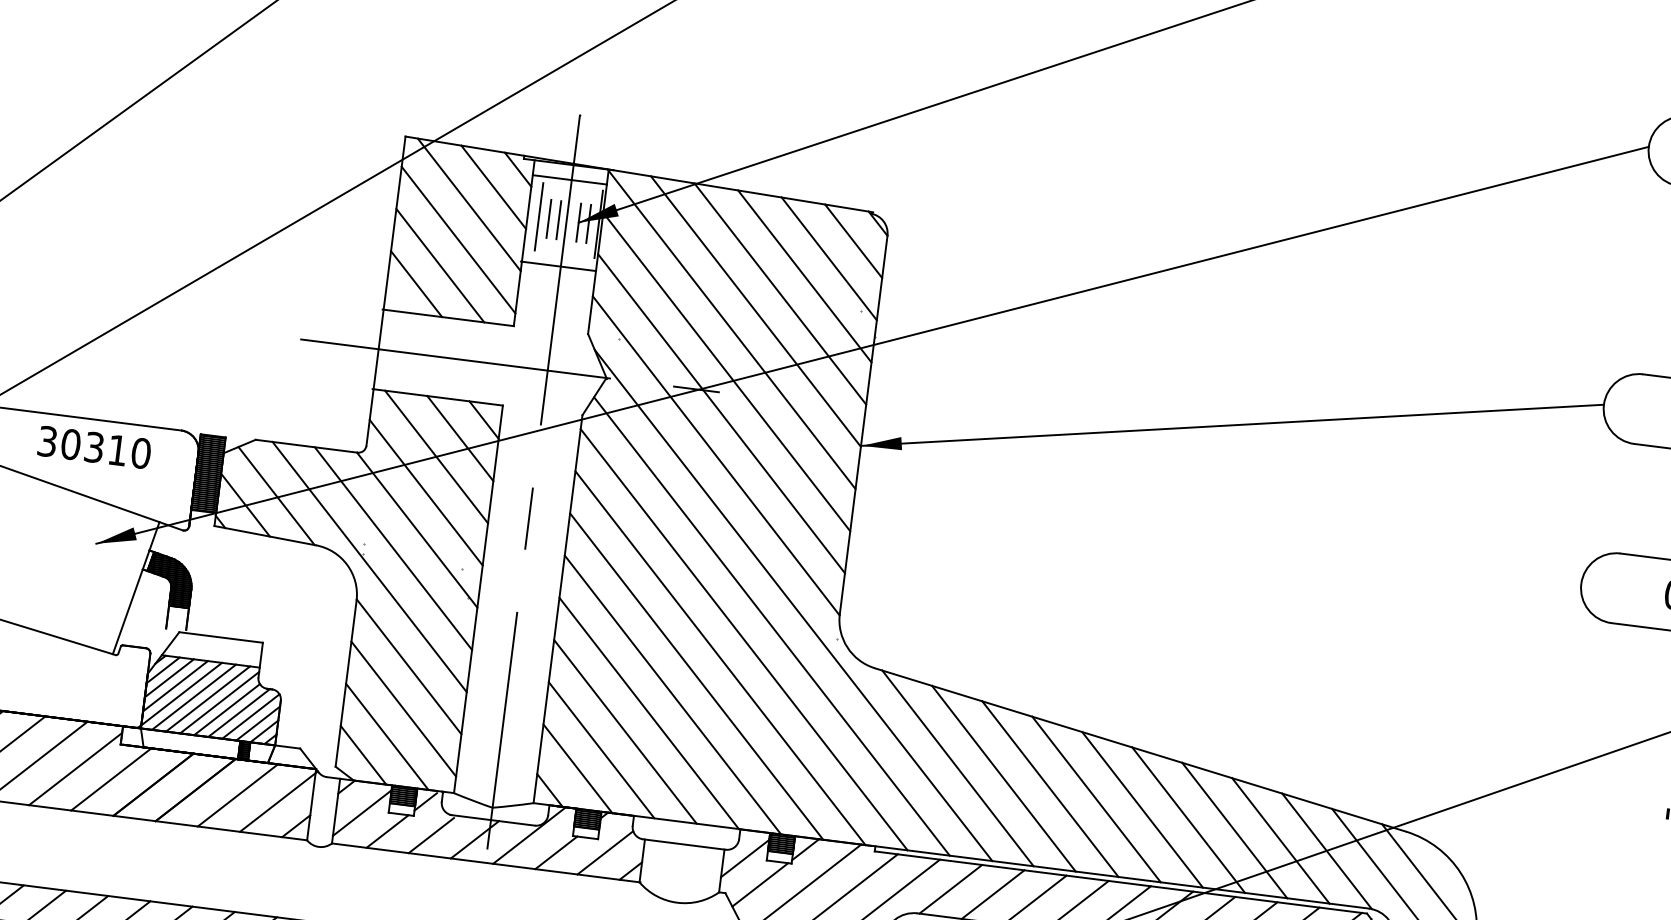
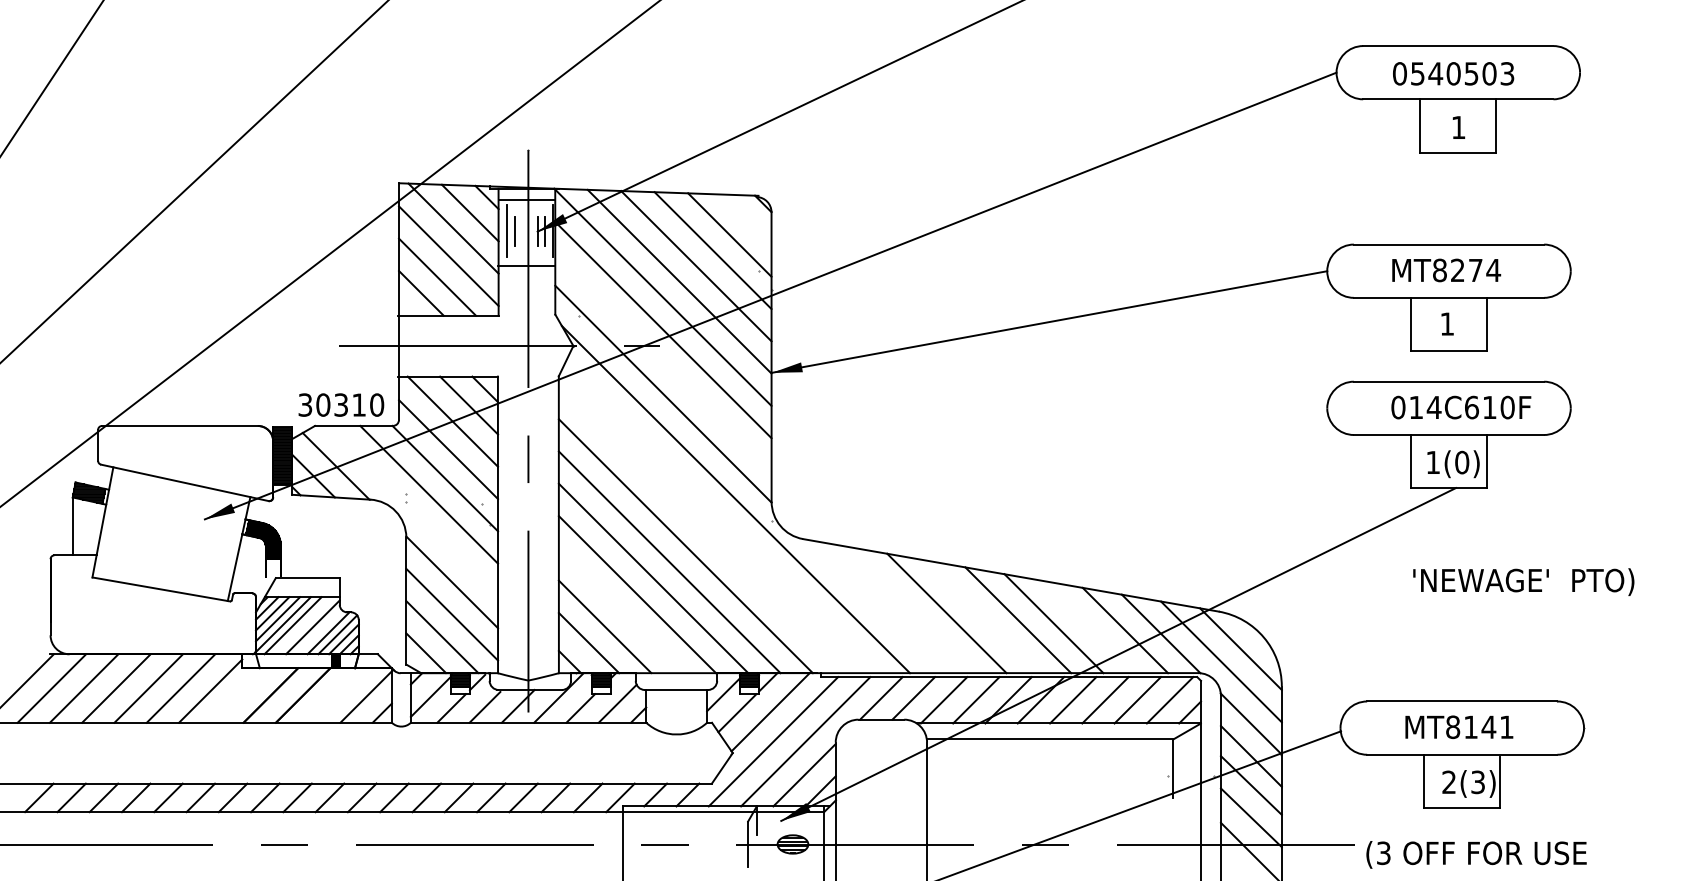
line: (558, 219) -> (522, 231), removed
line: (853, 241) -> (746, 219), removed
line: (721, 413) -> (663, 361), removed
text: (94, 446) -> (341, 404), moved
line: (369, 566) -> (412, 510), removed
line: (771, 626) -> (721, 517), removed
line: (743, 638) -> (701, 529), removed
line: (207, 698) -> (303, 625), removed
line: (226, 708) -> (318, 631), removed
line: (624, 731) -> (620, 610), removed
line: (956, 768) -> (874, 606), removed
line: (1003, 777) -> (910, 609), removed
line: (111, 779) -> (238, 695), removed
line: (237, 795) -> (335, 695), removed
line: (1096, 799) -> (982, 616), removed
line: (1234, 831) -> (1089, 627), removed

